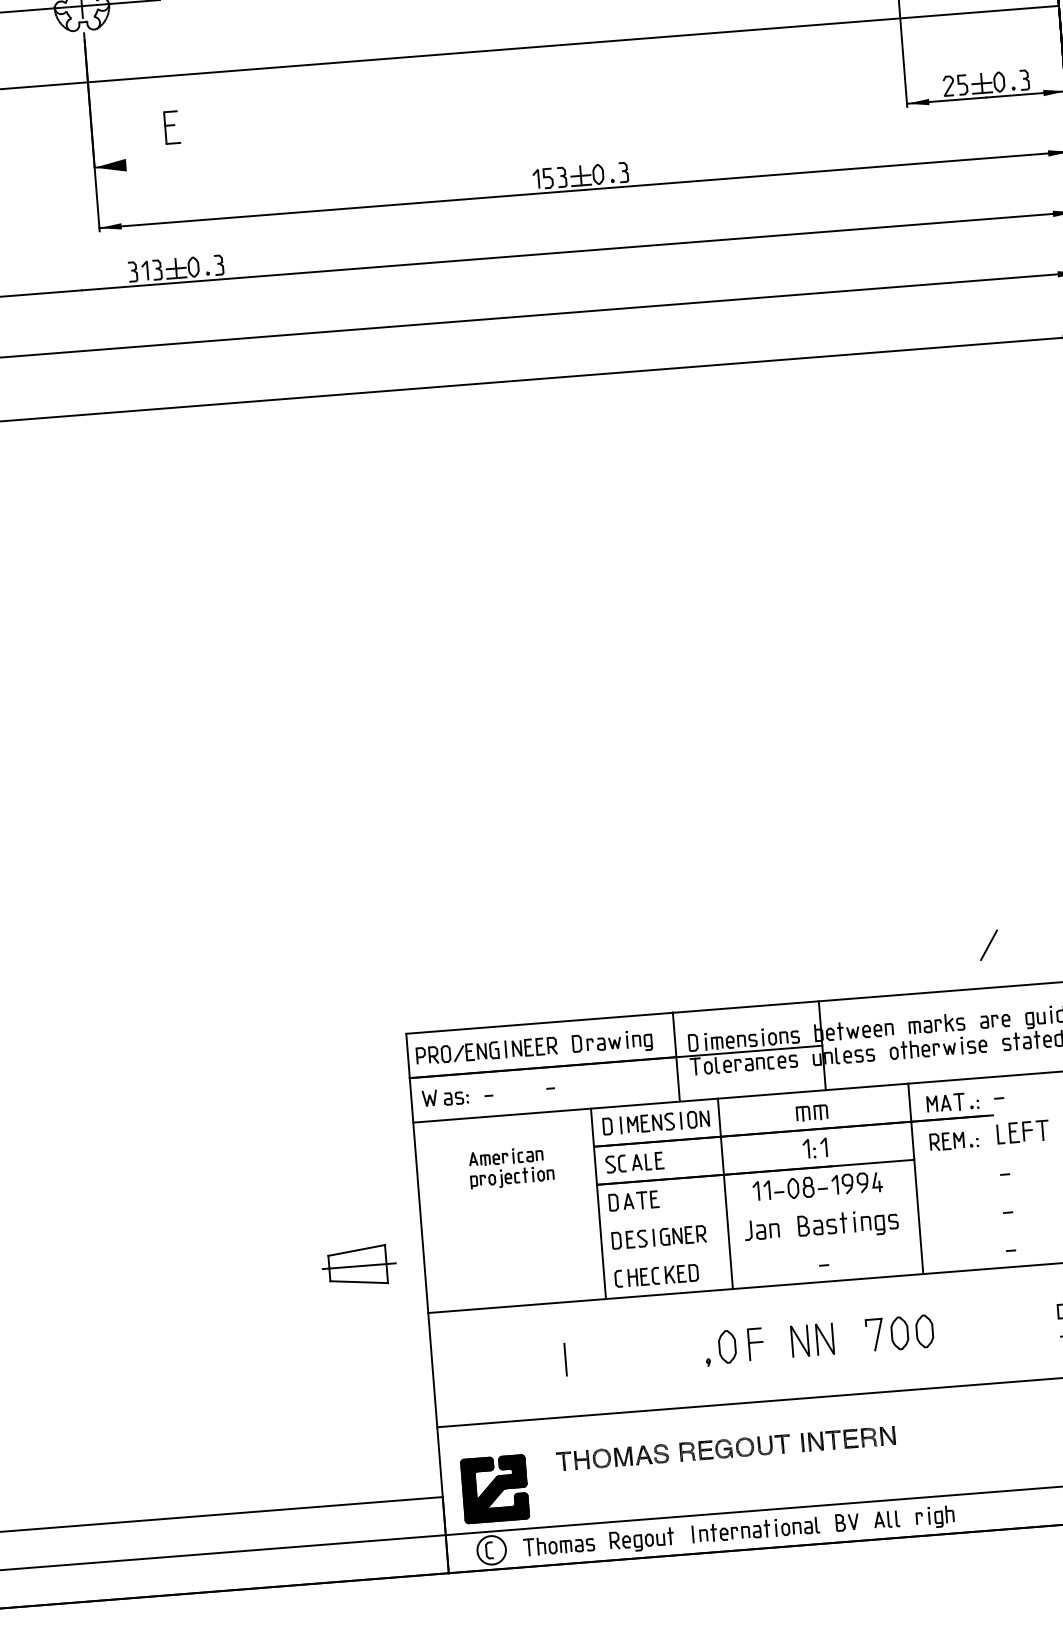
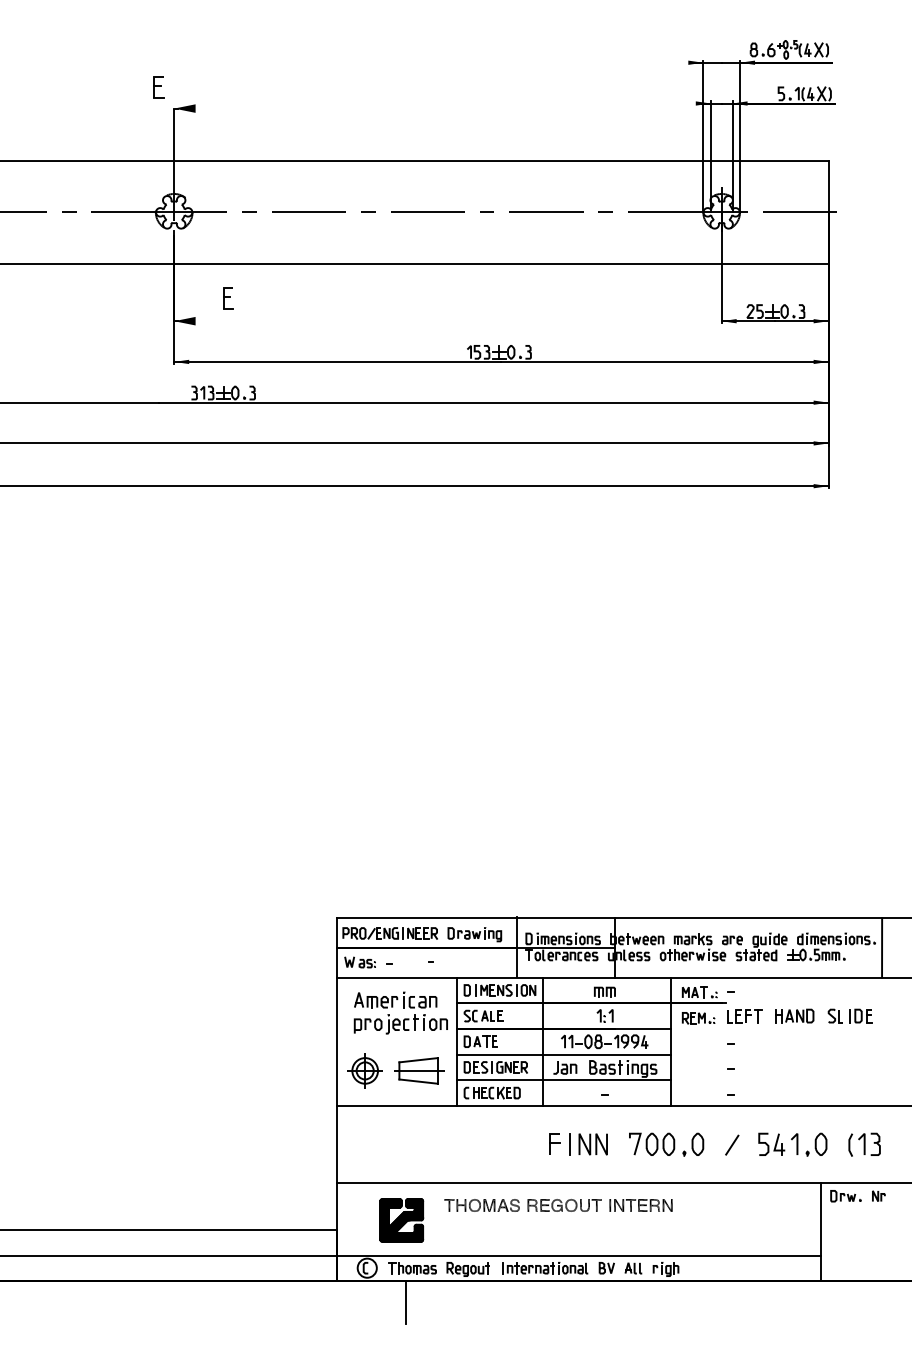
line: (989, 944) -> (732, 1144), moved
part: (511, 1167) -> (400, 1012), size x1.67
line: (757, 1210) -> (563, 1054), added
line: (760, 1248) -> (563, 1080), added
part: (464, 1257) -> (364, 1070), added
part: (359, 1265) -> (419, 1070), moved
part: (720, 1347) -> (693, 1144), moved
line: (565, 1359) -> (569, 1144), moved
part: (680, 1461) -> (527, 1211), moved
line: (552, 1596) -> (405, 1302), added

